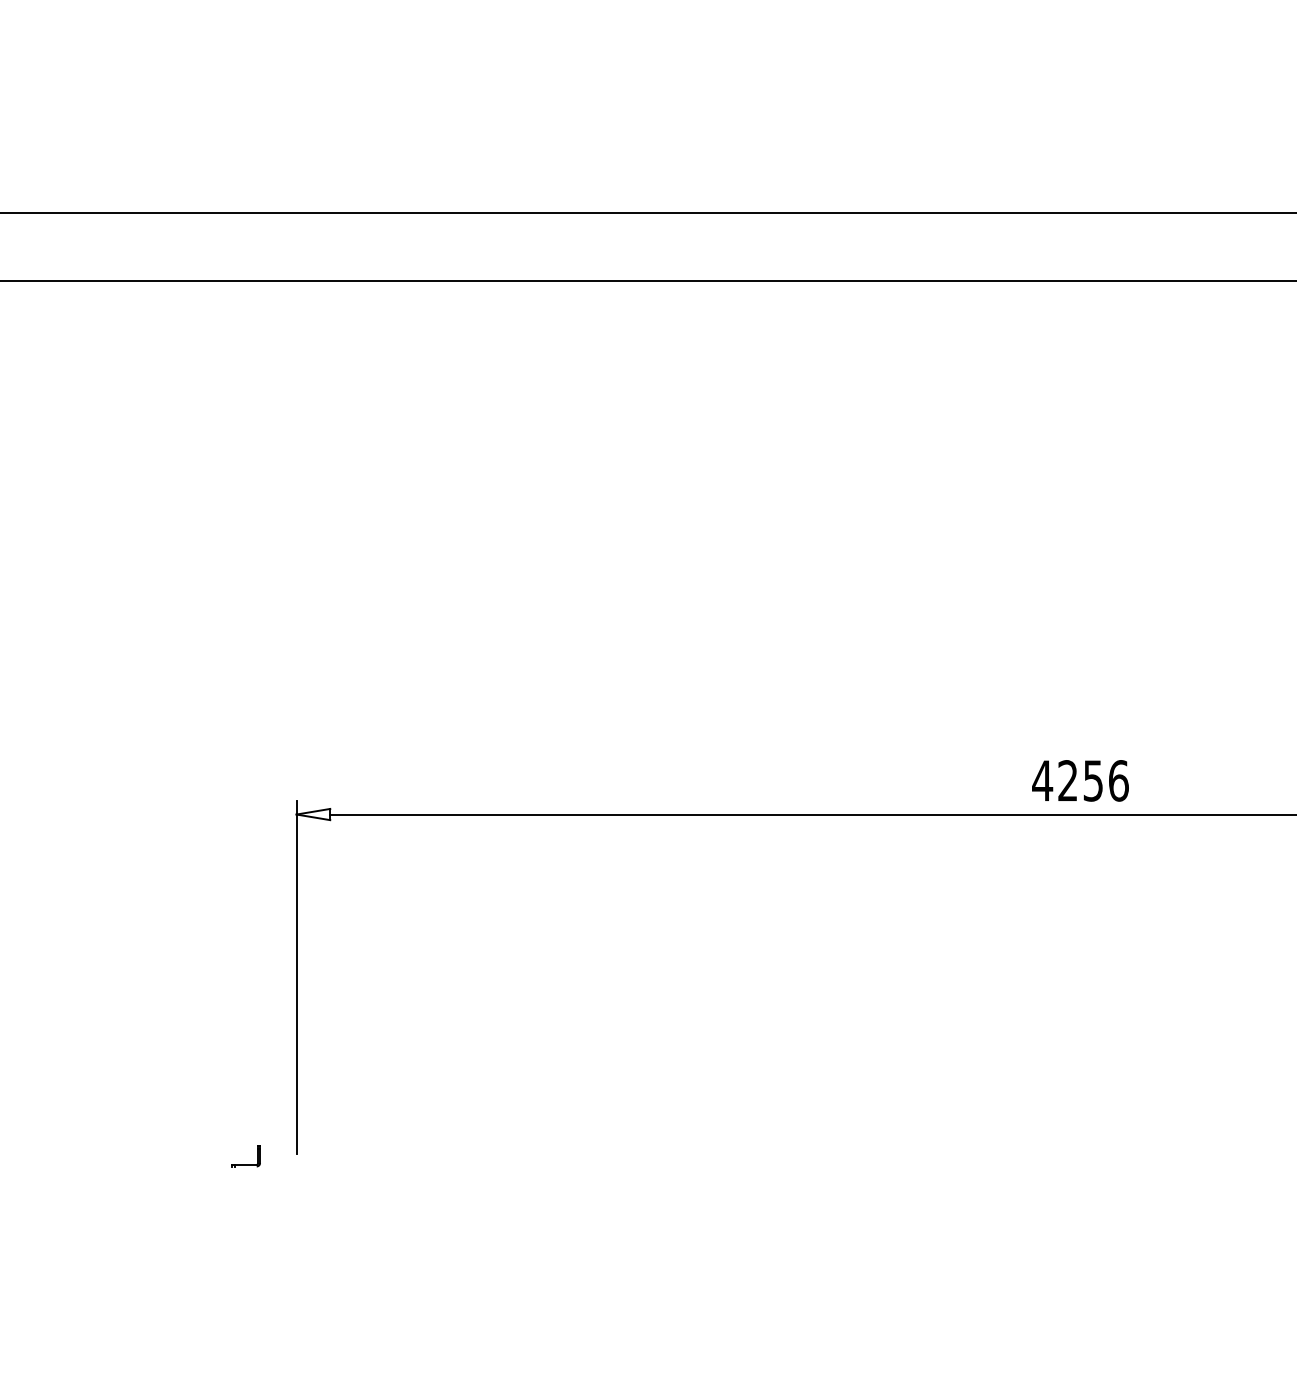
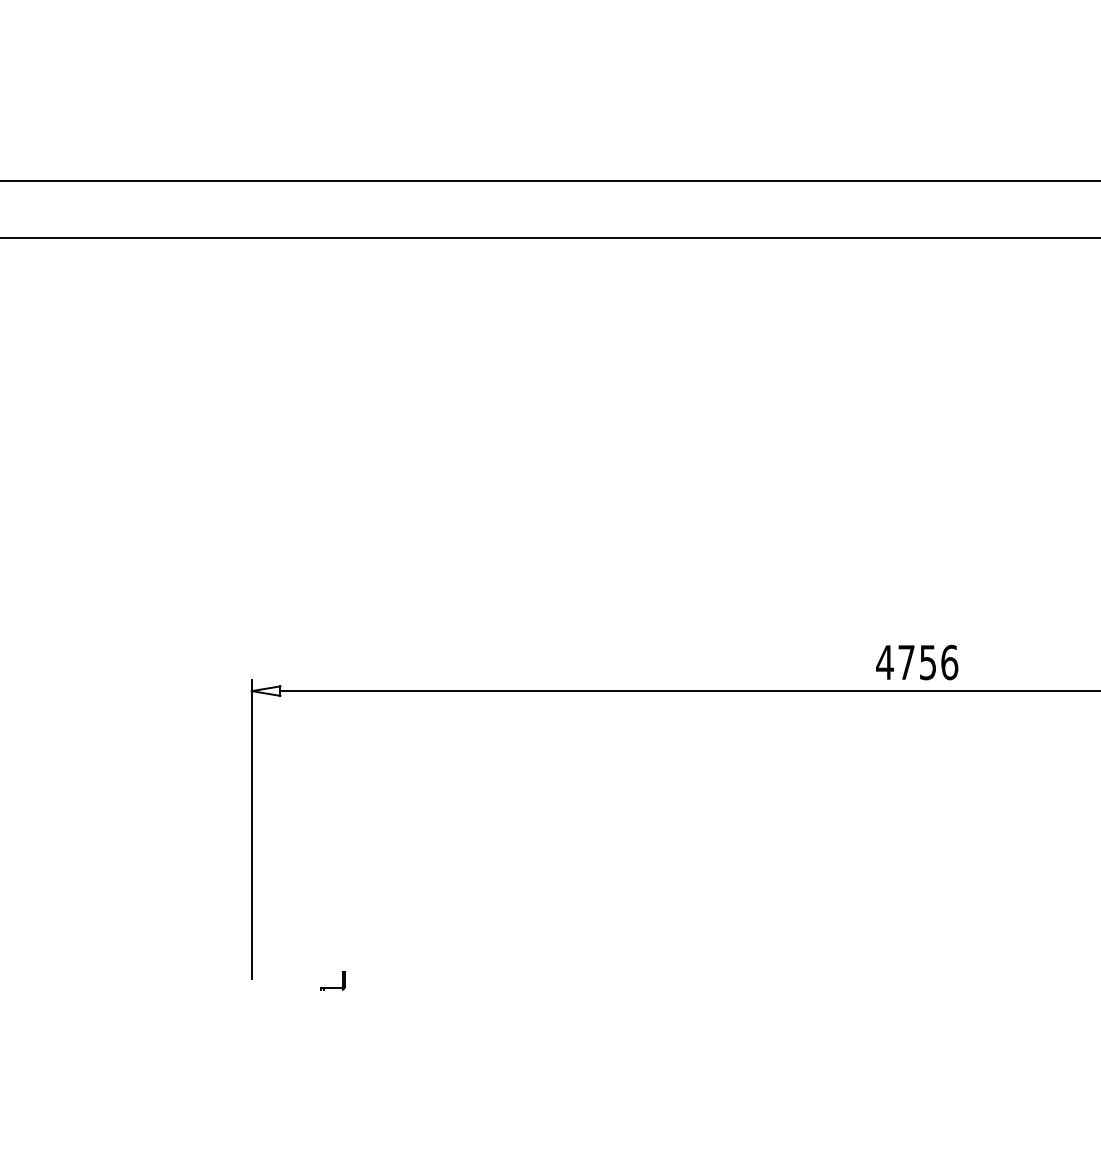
text: (1067, 780) -> (906, 662), 4256 -> 4756
part: (245, 1164) -> (332, 988), moved

